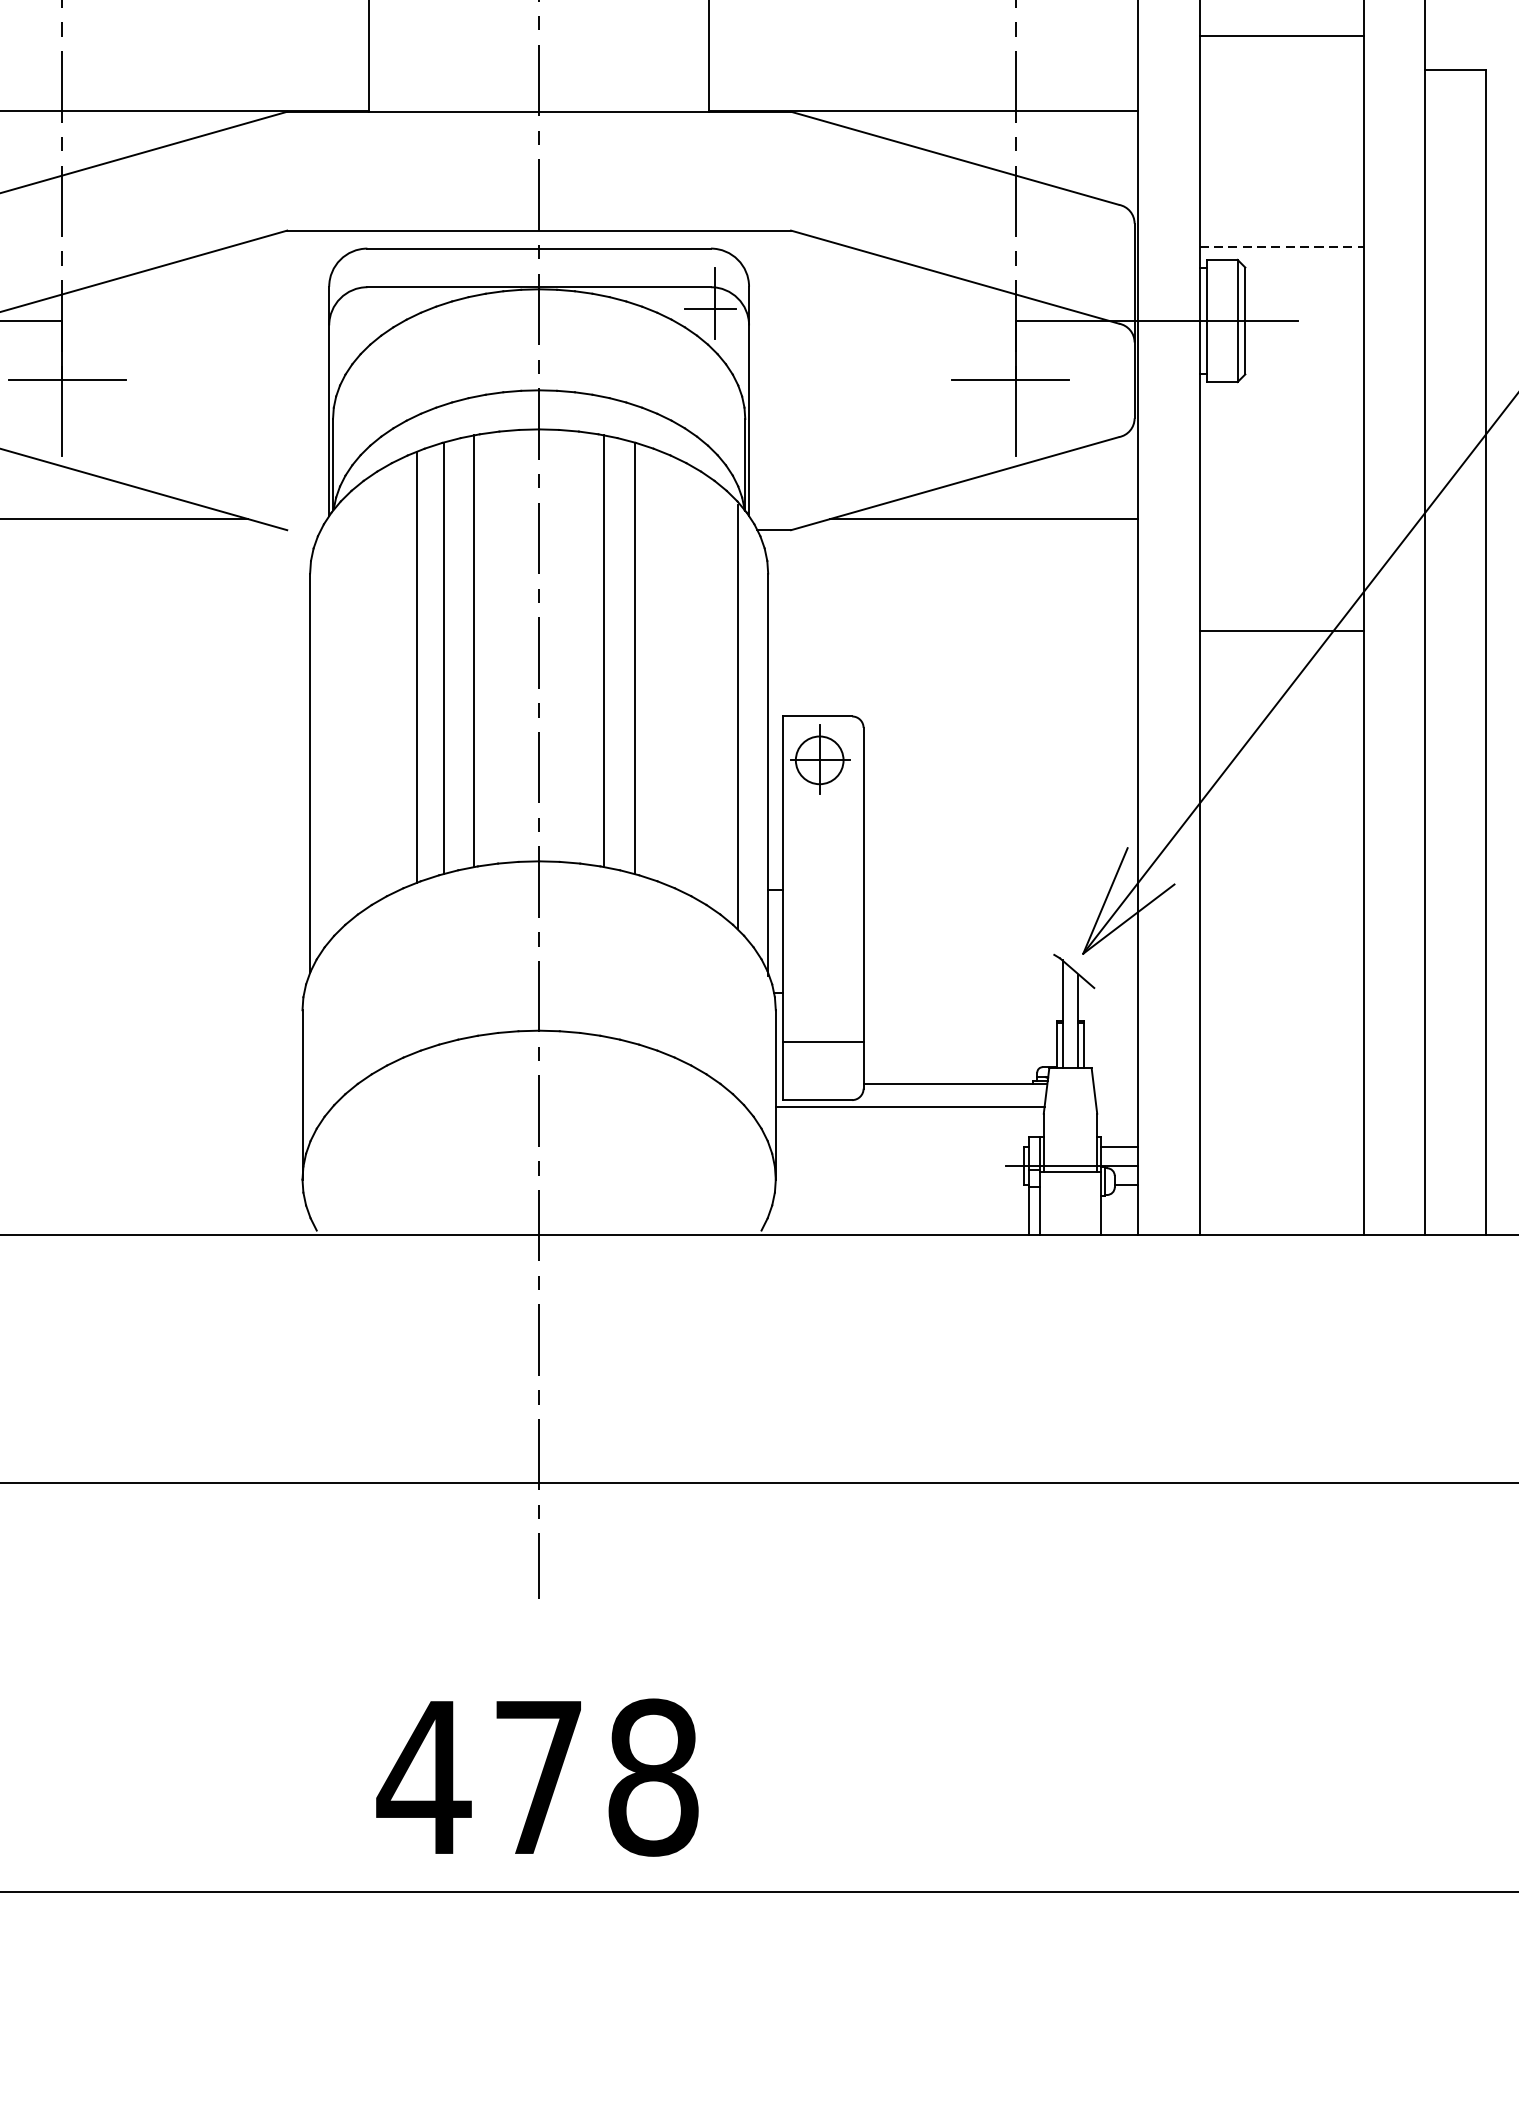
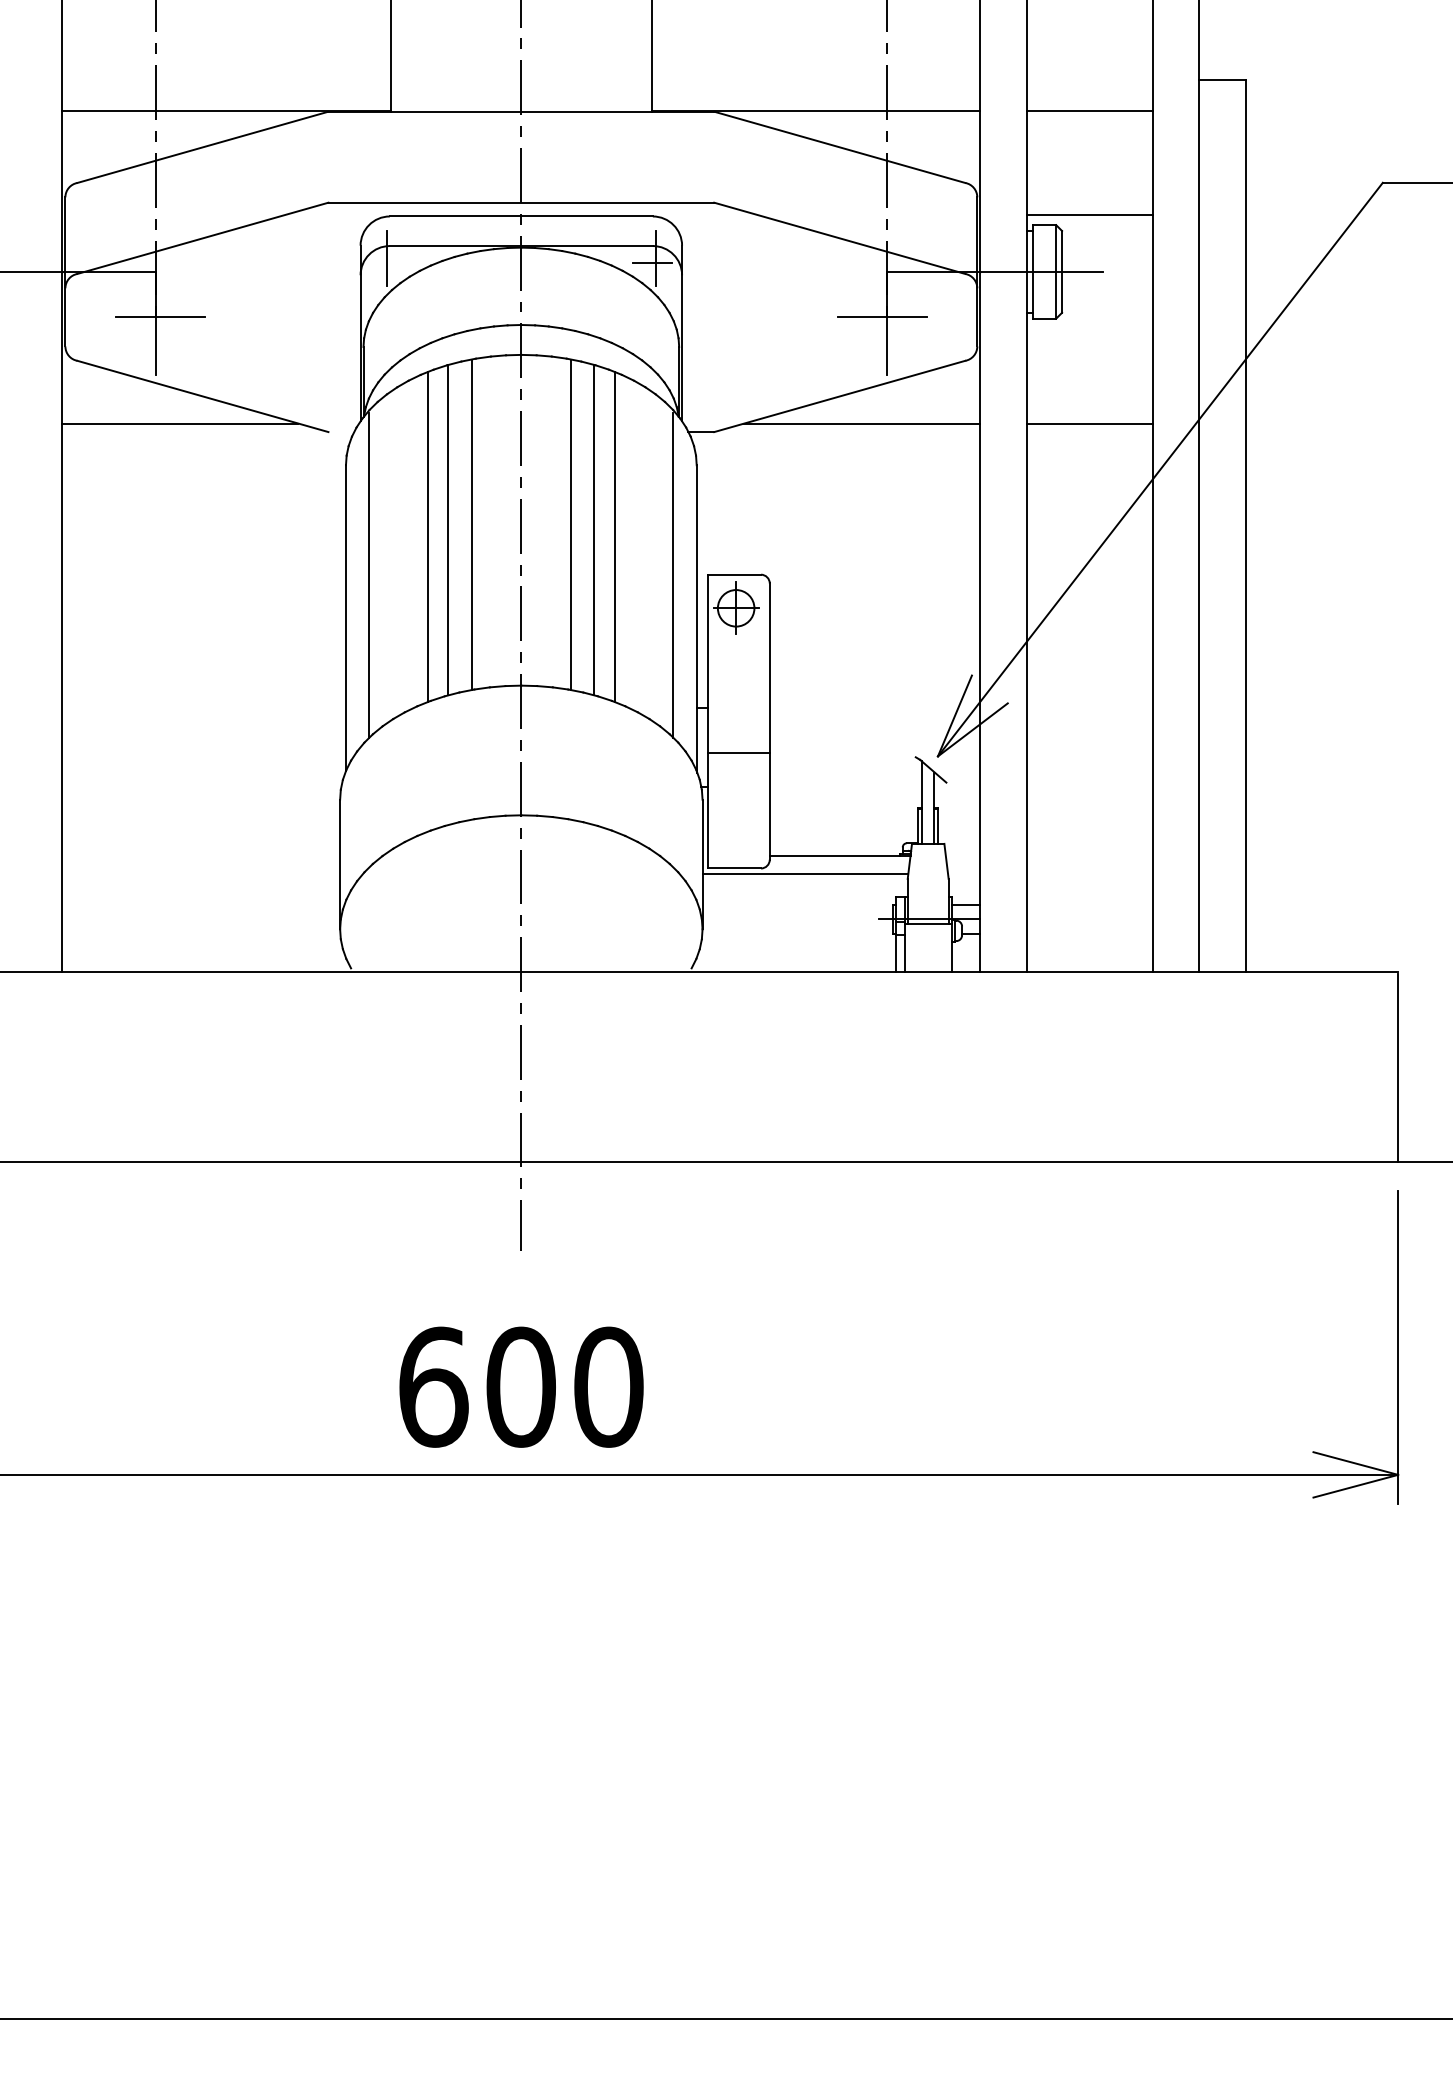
line: (1281, 35) -> (1089, 110), moved
line: (1281, 247) -> (1089, 215), dashed -> solid
line: (364, 303) -> (387, 258), added
line: (1281, 631) -> (1089, 423), moved
line: (660, 667) -> (614, 537), added
line: (340, 716) -> (369, 574), added
line: (822, 1042) -> (738, 753), moved
text: (536, 1776) -> (519, 1386), 478 -> 600

